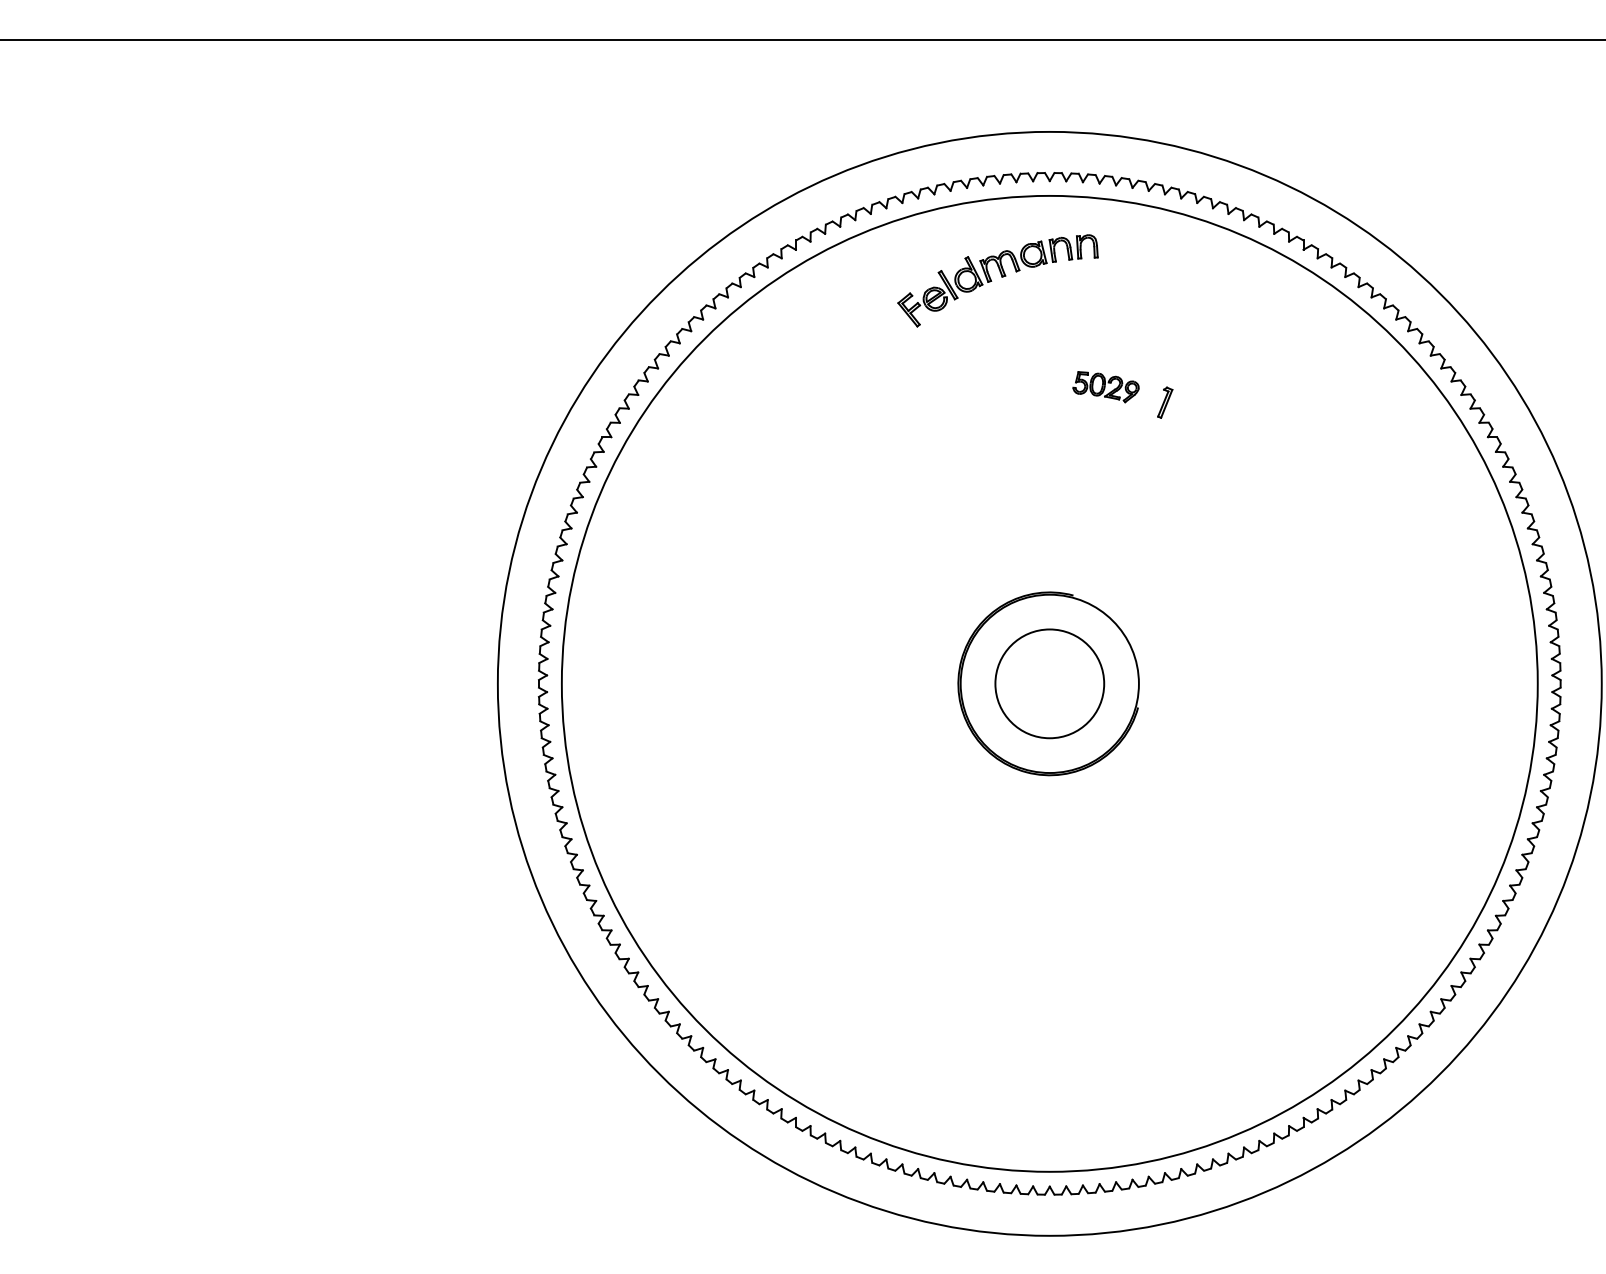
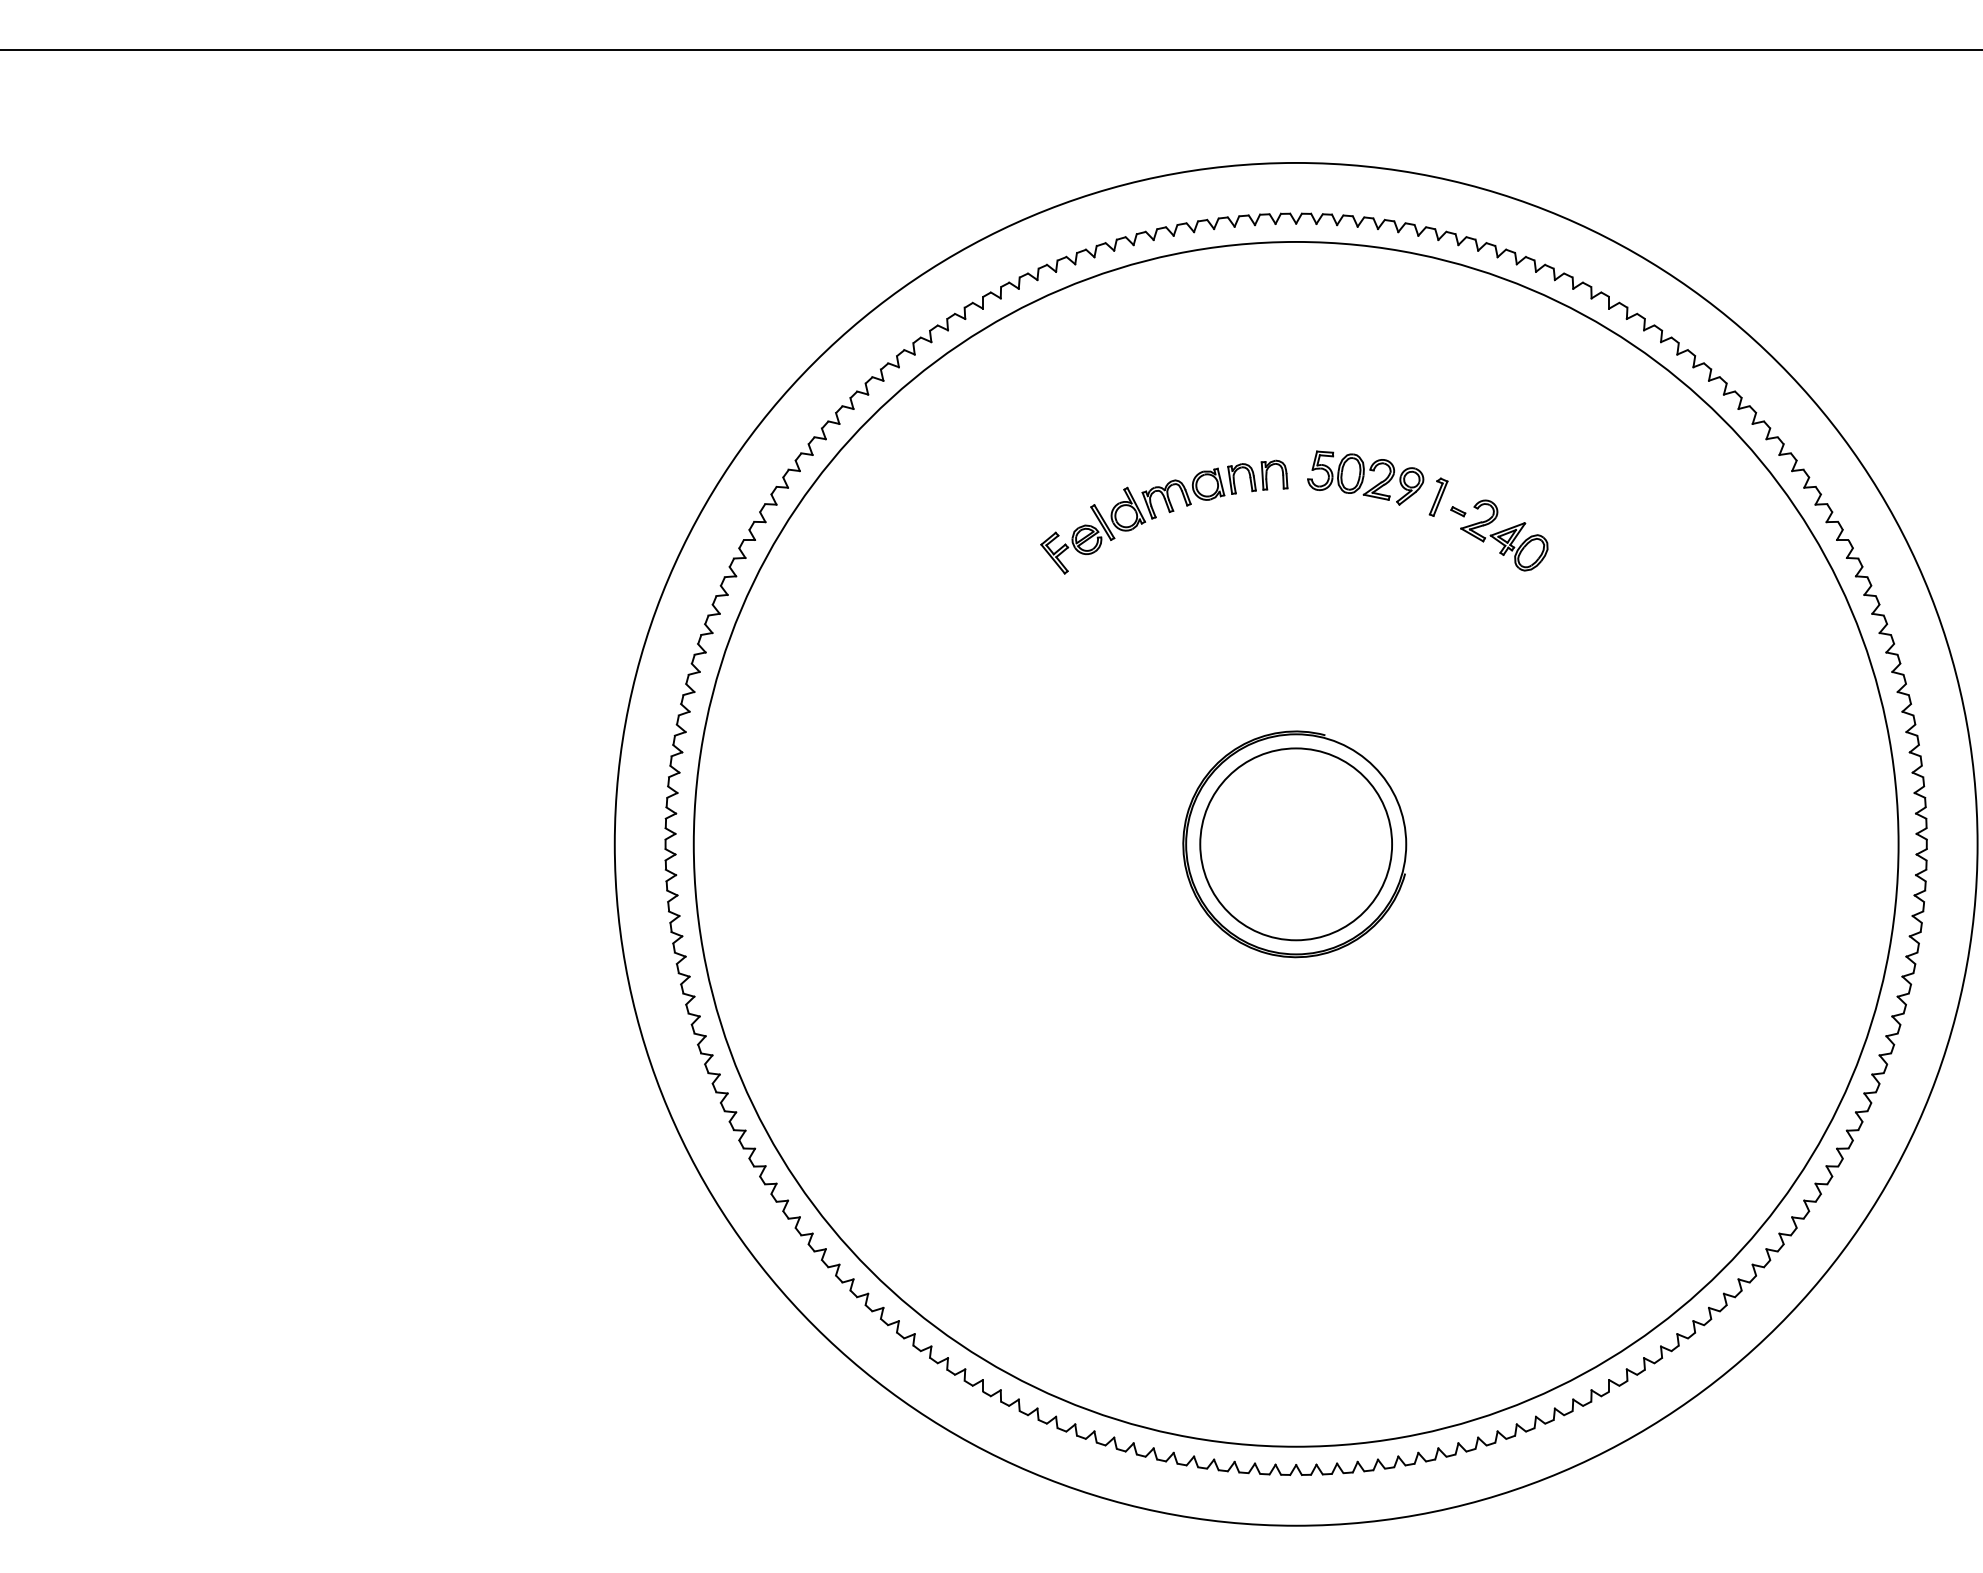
part: (997, 280) -> (1163, 516), moved
part: (1105, 386) -> (1364, 477), size x1.43
part: (1214, 433) -> (1499, 535), added
circle: (1049, 683) -> (1295, 843), size x1.43

